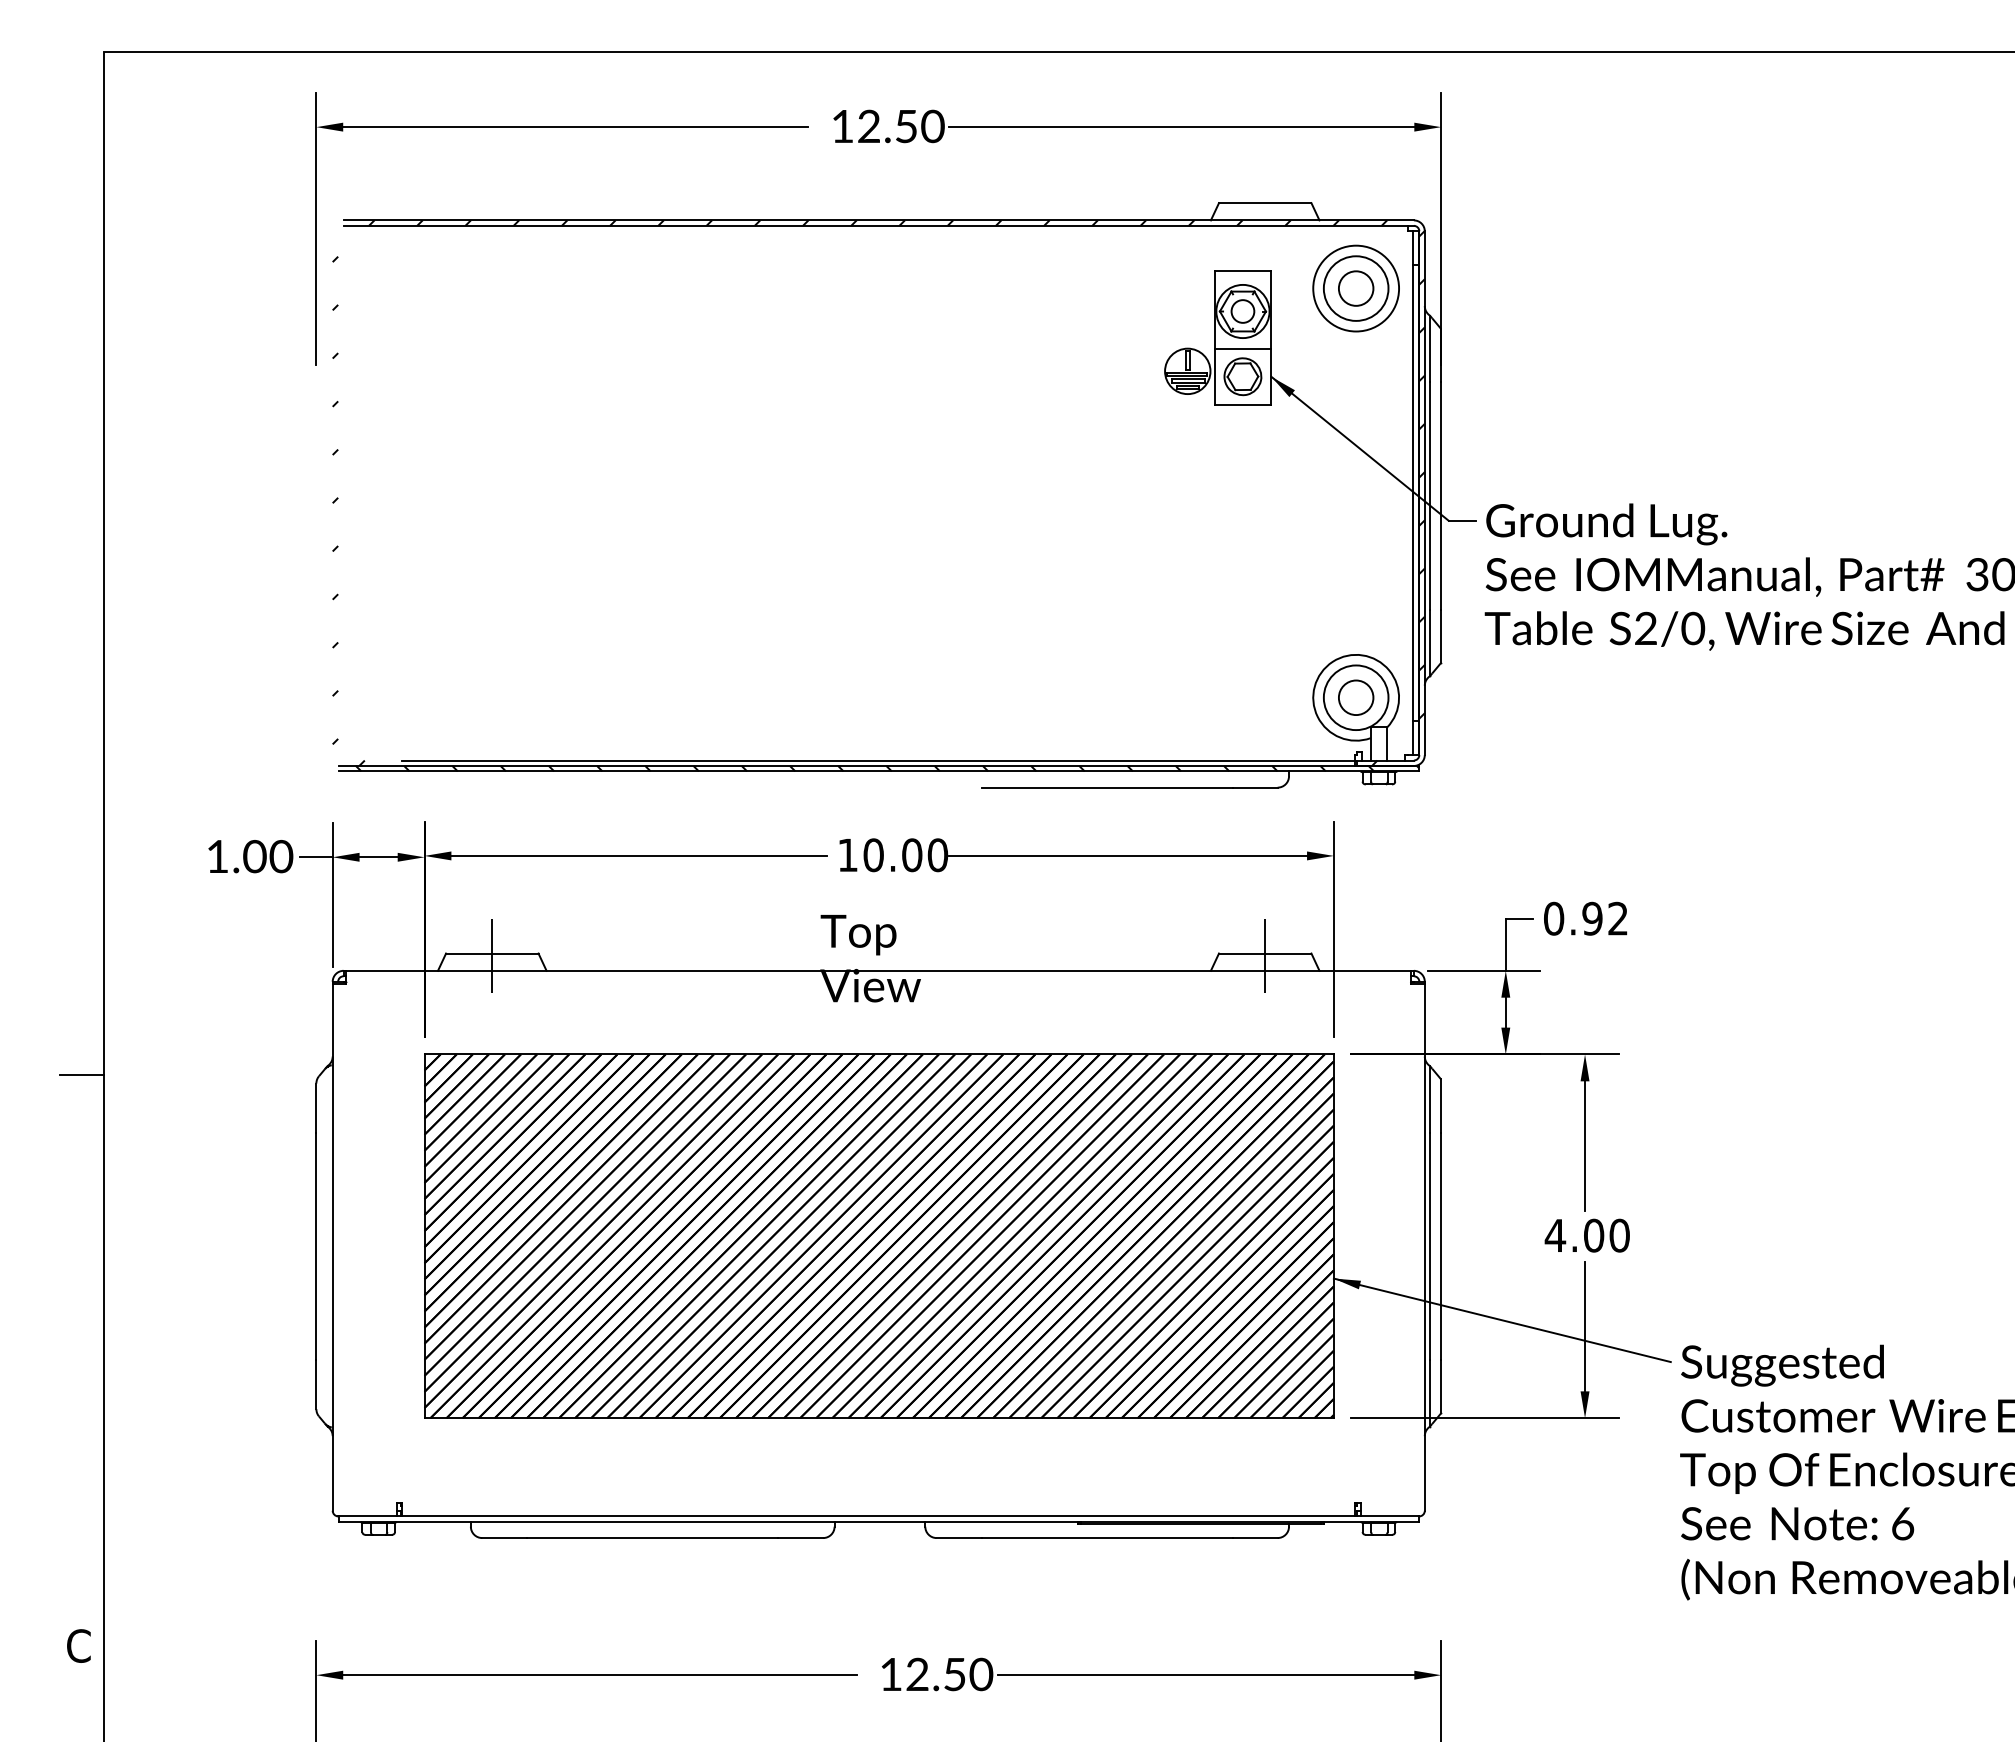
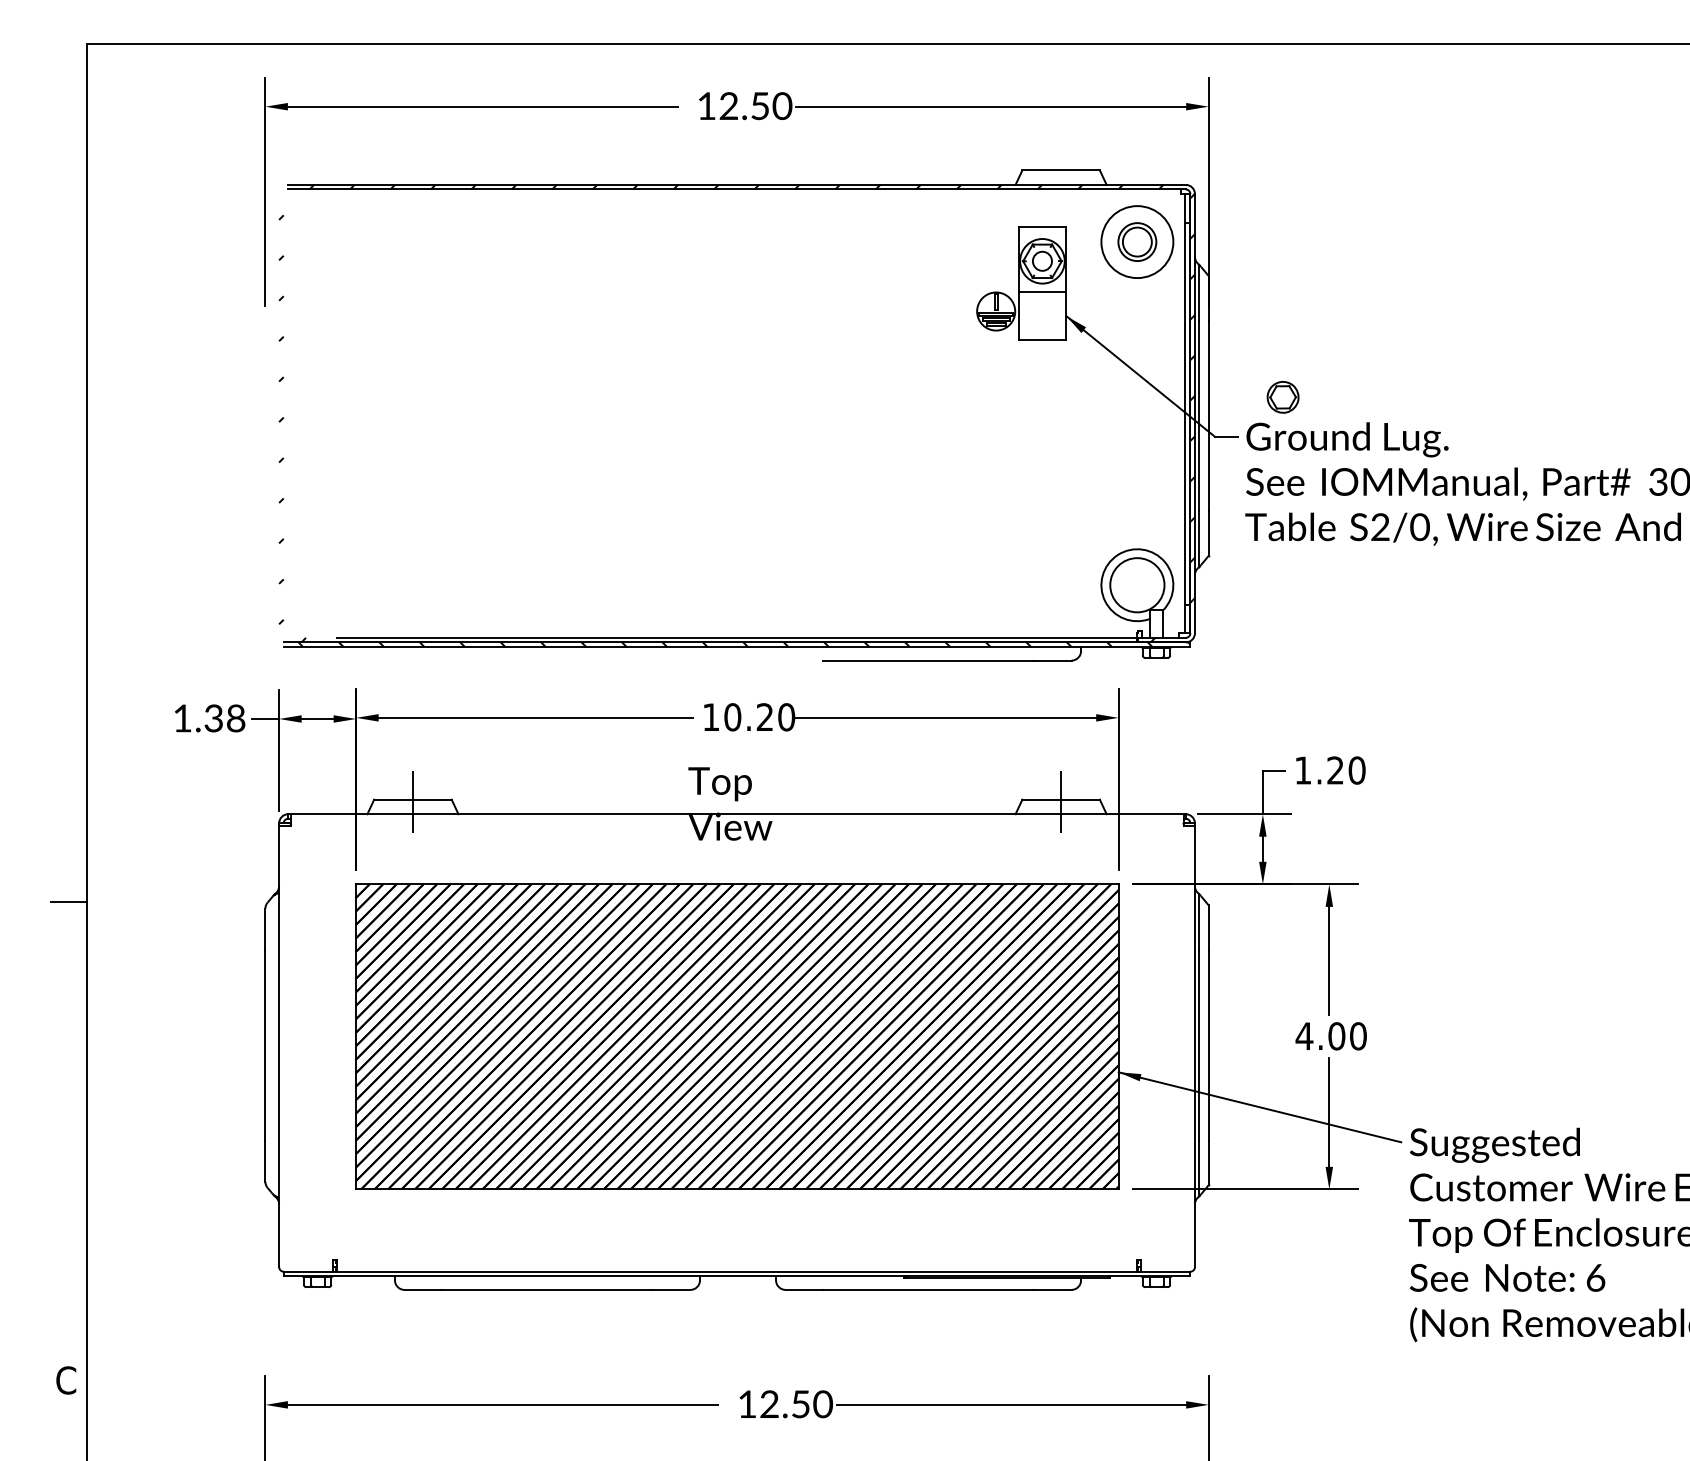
circle: (1355, 288) -> (1136, 242), size x0.7
part: (1242, 376) -> (1282, 397), moved
circle: (1356, 697) -> (1137, 585), removed
text: (912, 855) -> (765, 717), 10.00 -> 10.20
text: (268, 856) -> (225, 718), 1.00 -> 1.38
text: (1586, 918) -> (1330, 770), 0.92 -> 1.20

